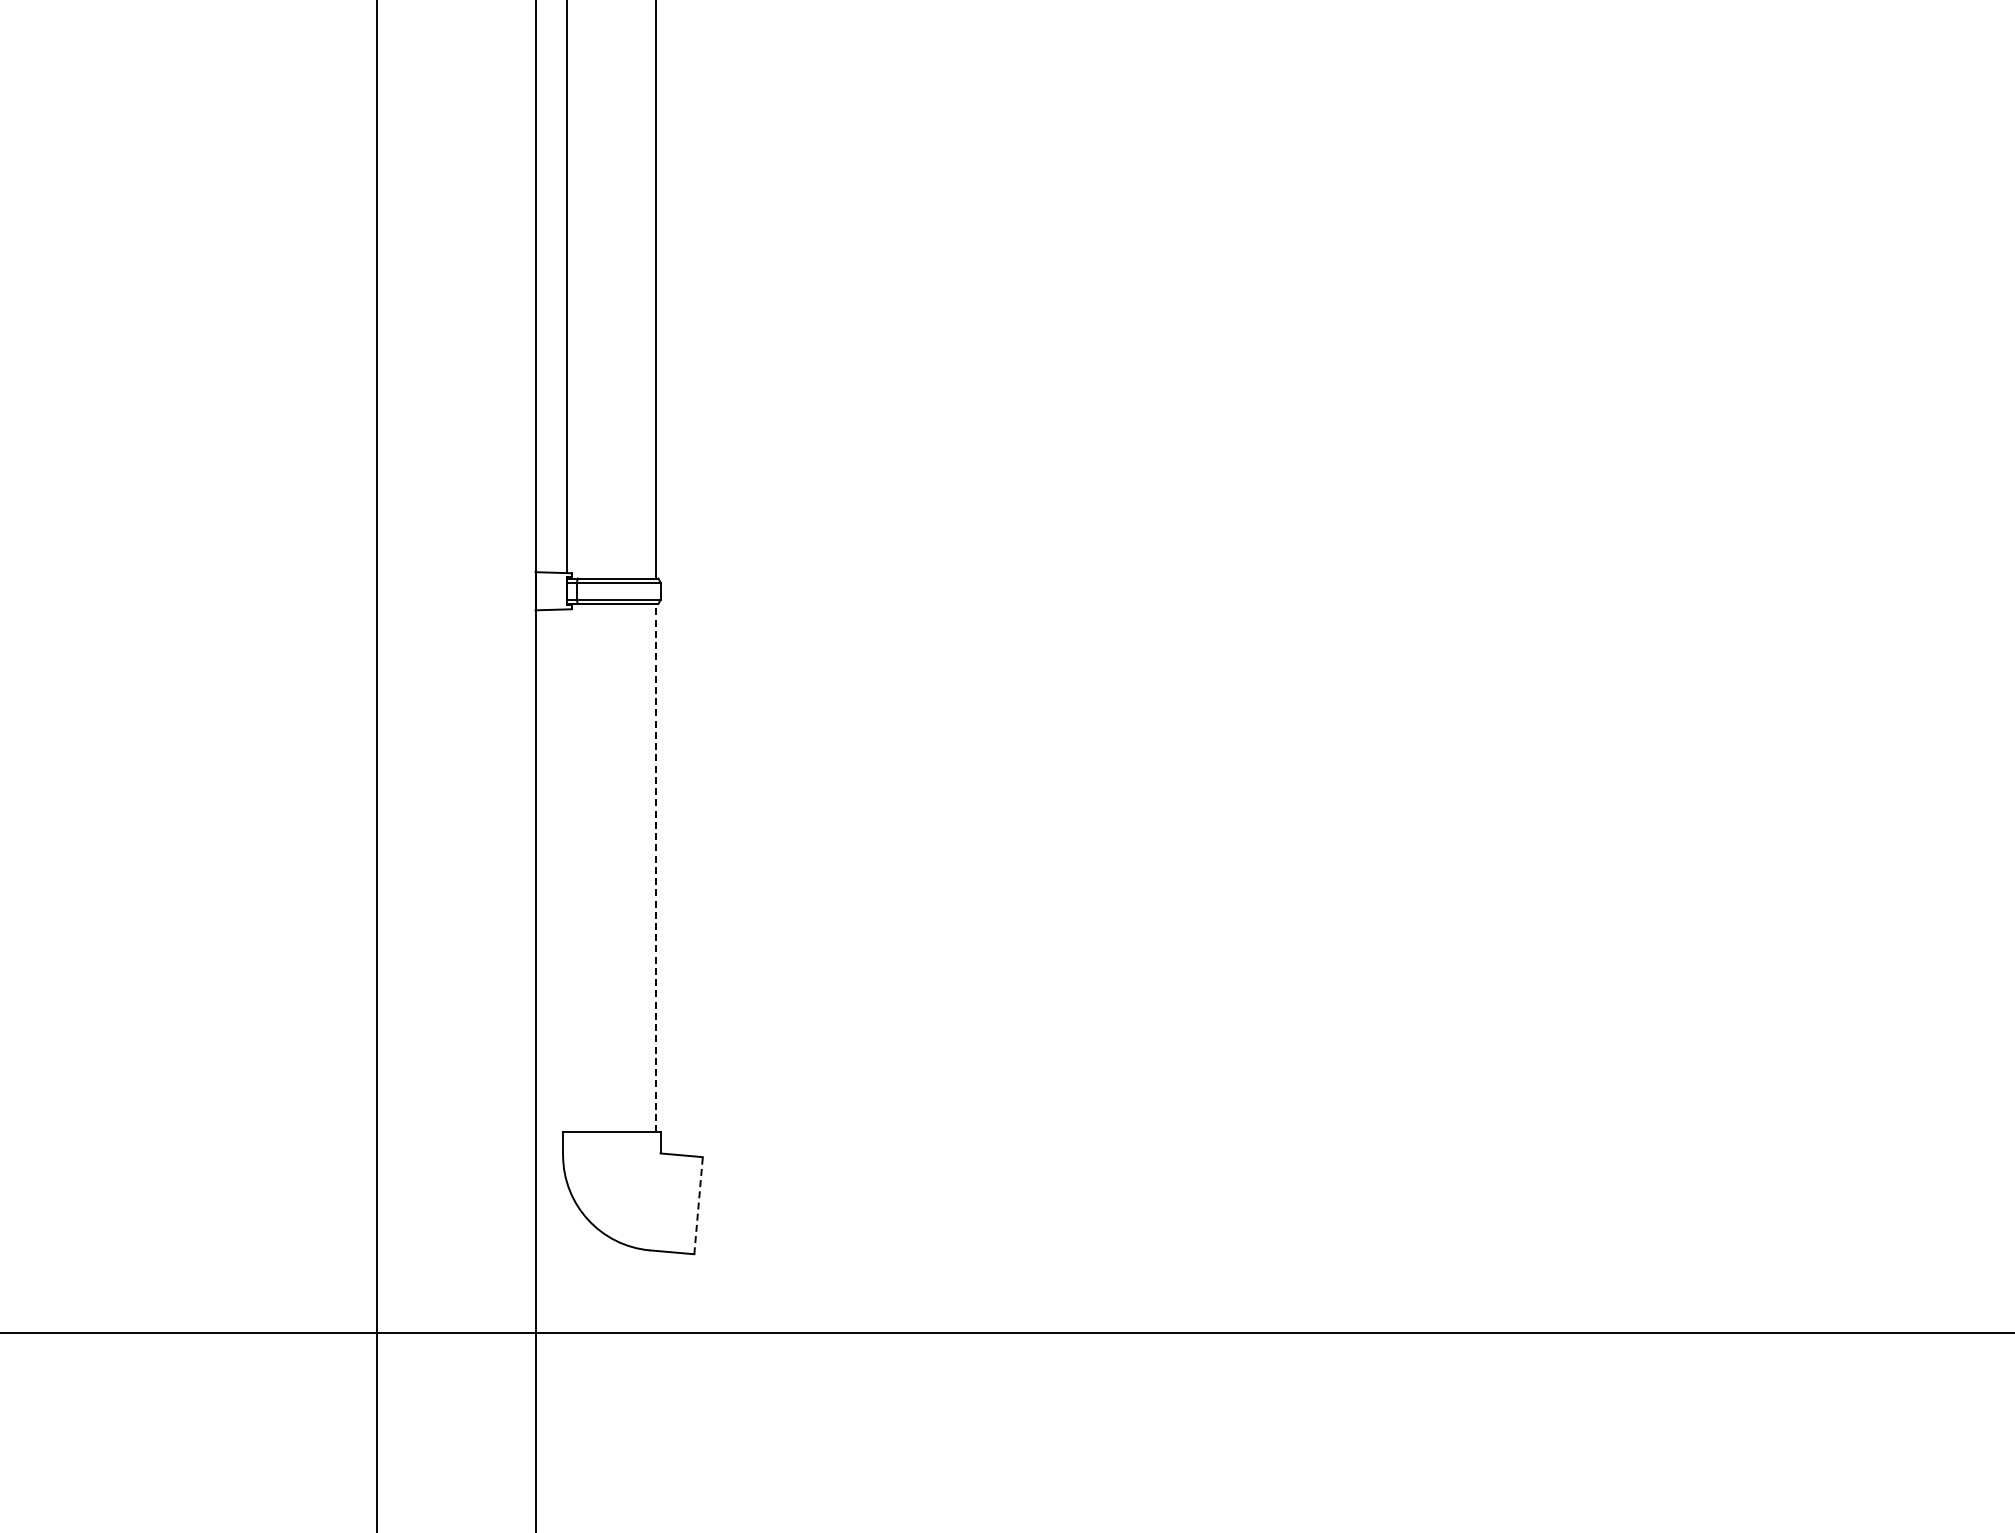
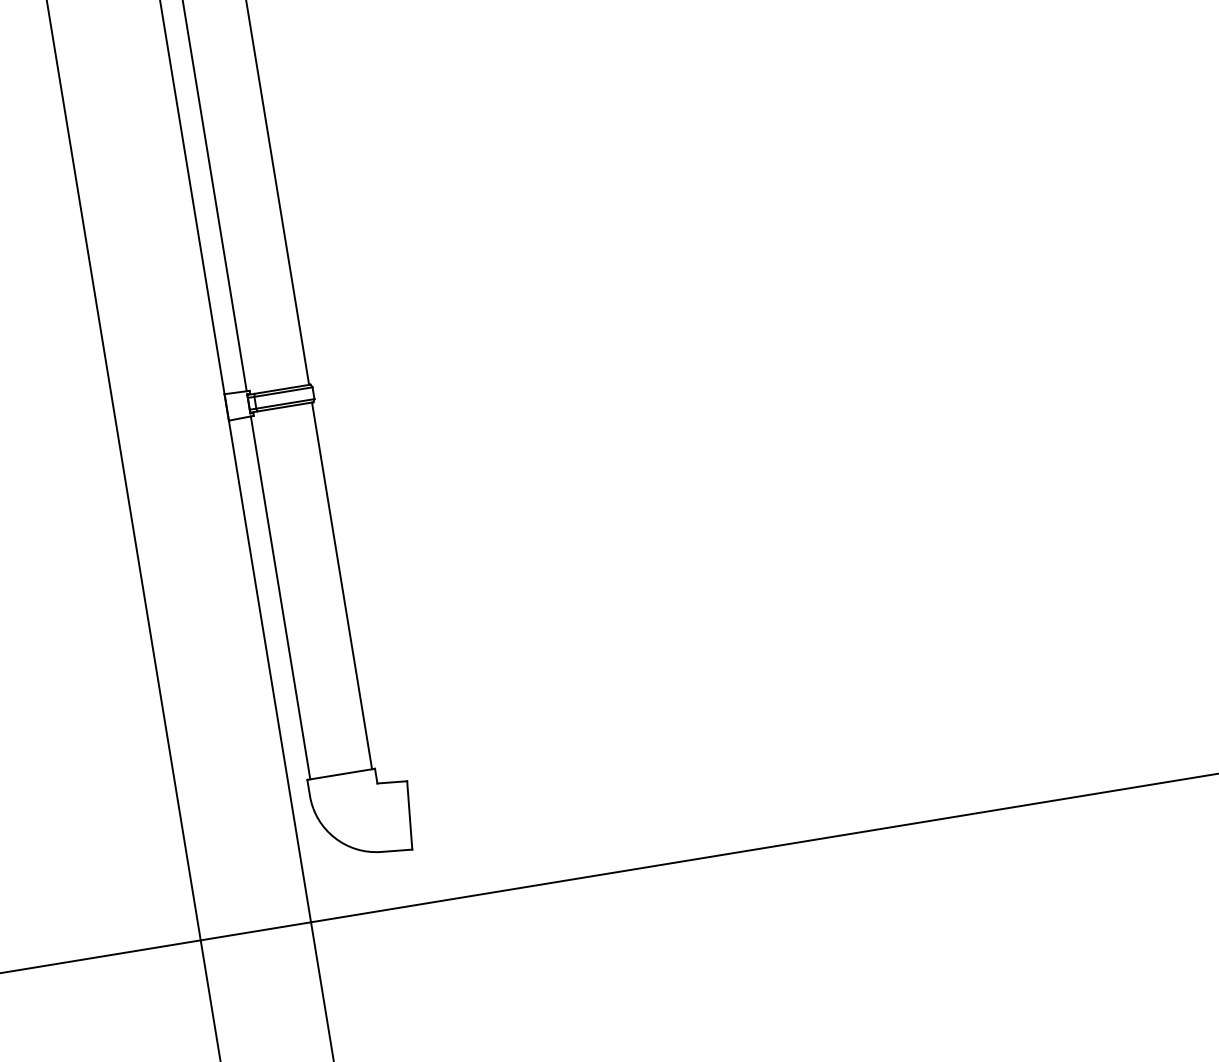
line: (656, 867) -> (342, 585), dashed -> solid
line: (567, 870) -> (280, 597), added
line: (698, 1205) -> (409, 815), dashed -> solid

